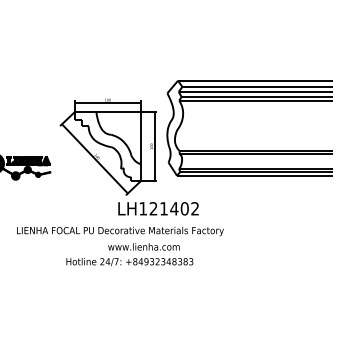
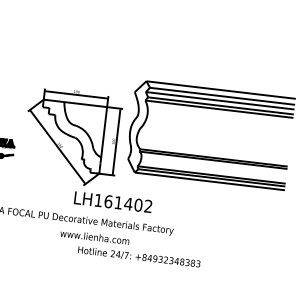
text: (153, 208) -> (108, 201), LH121402 -> LH161402
text: (129, 262) -> (138, 257), moved

